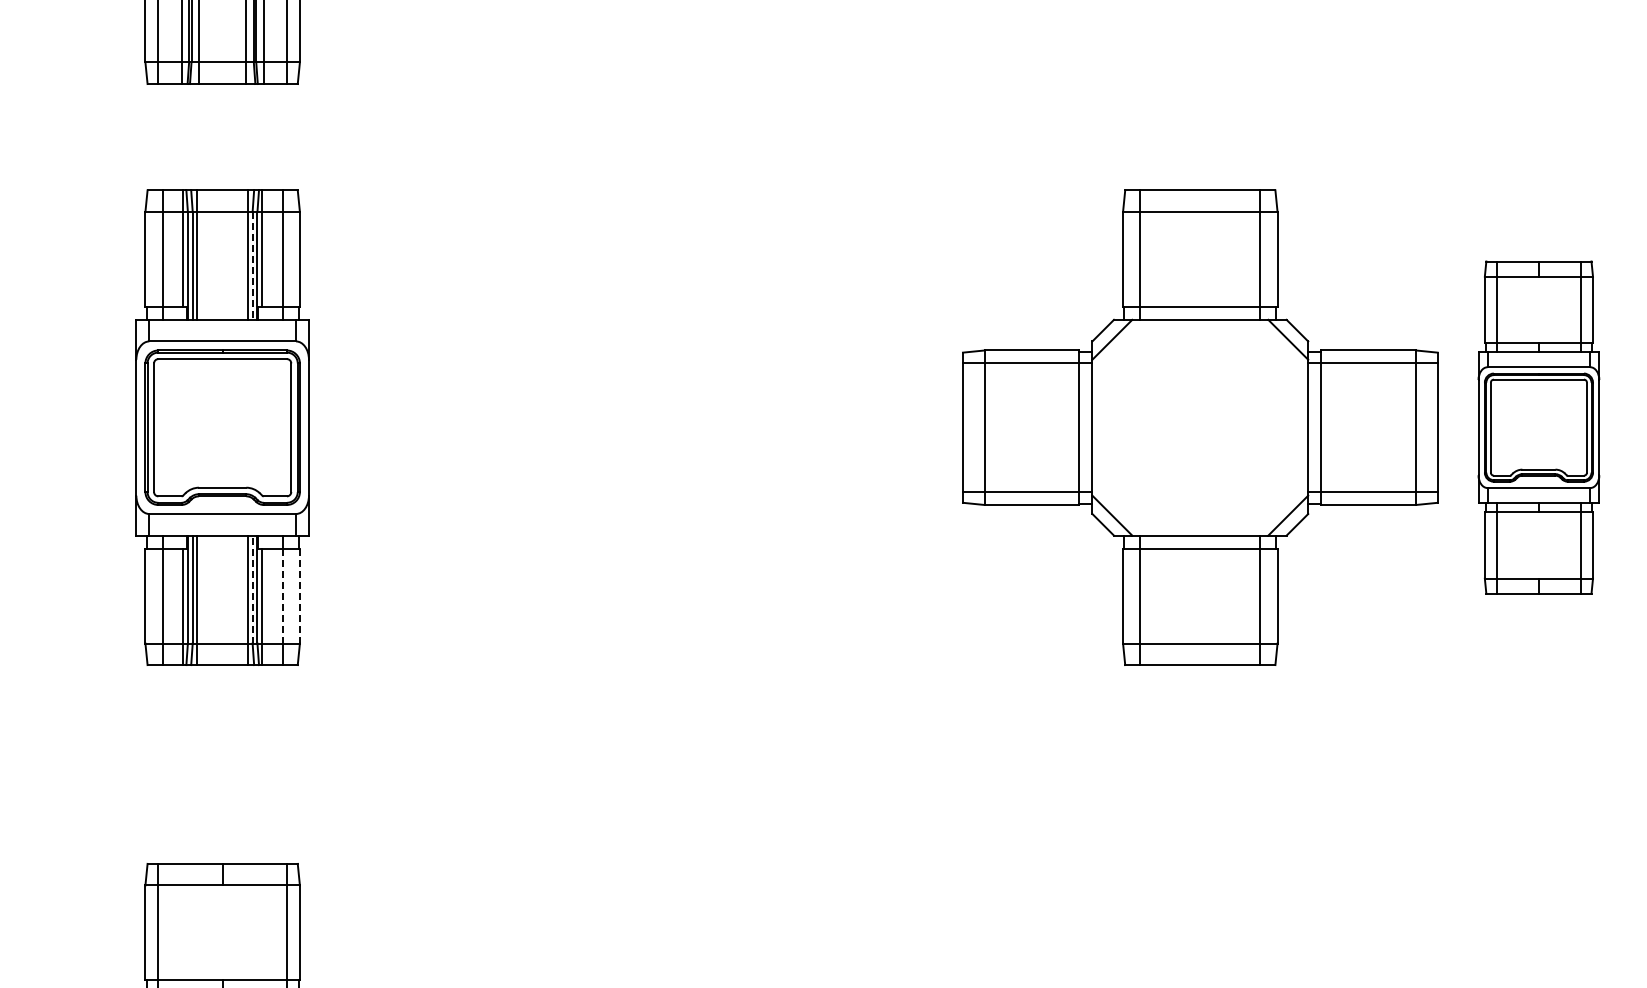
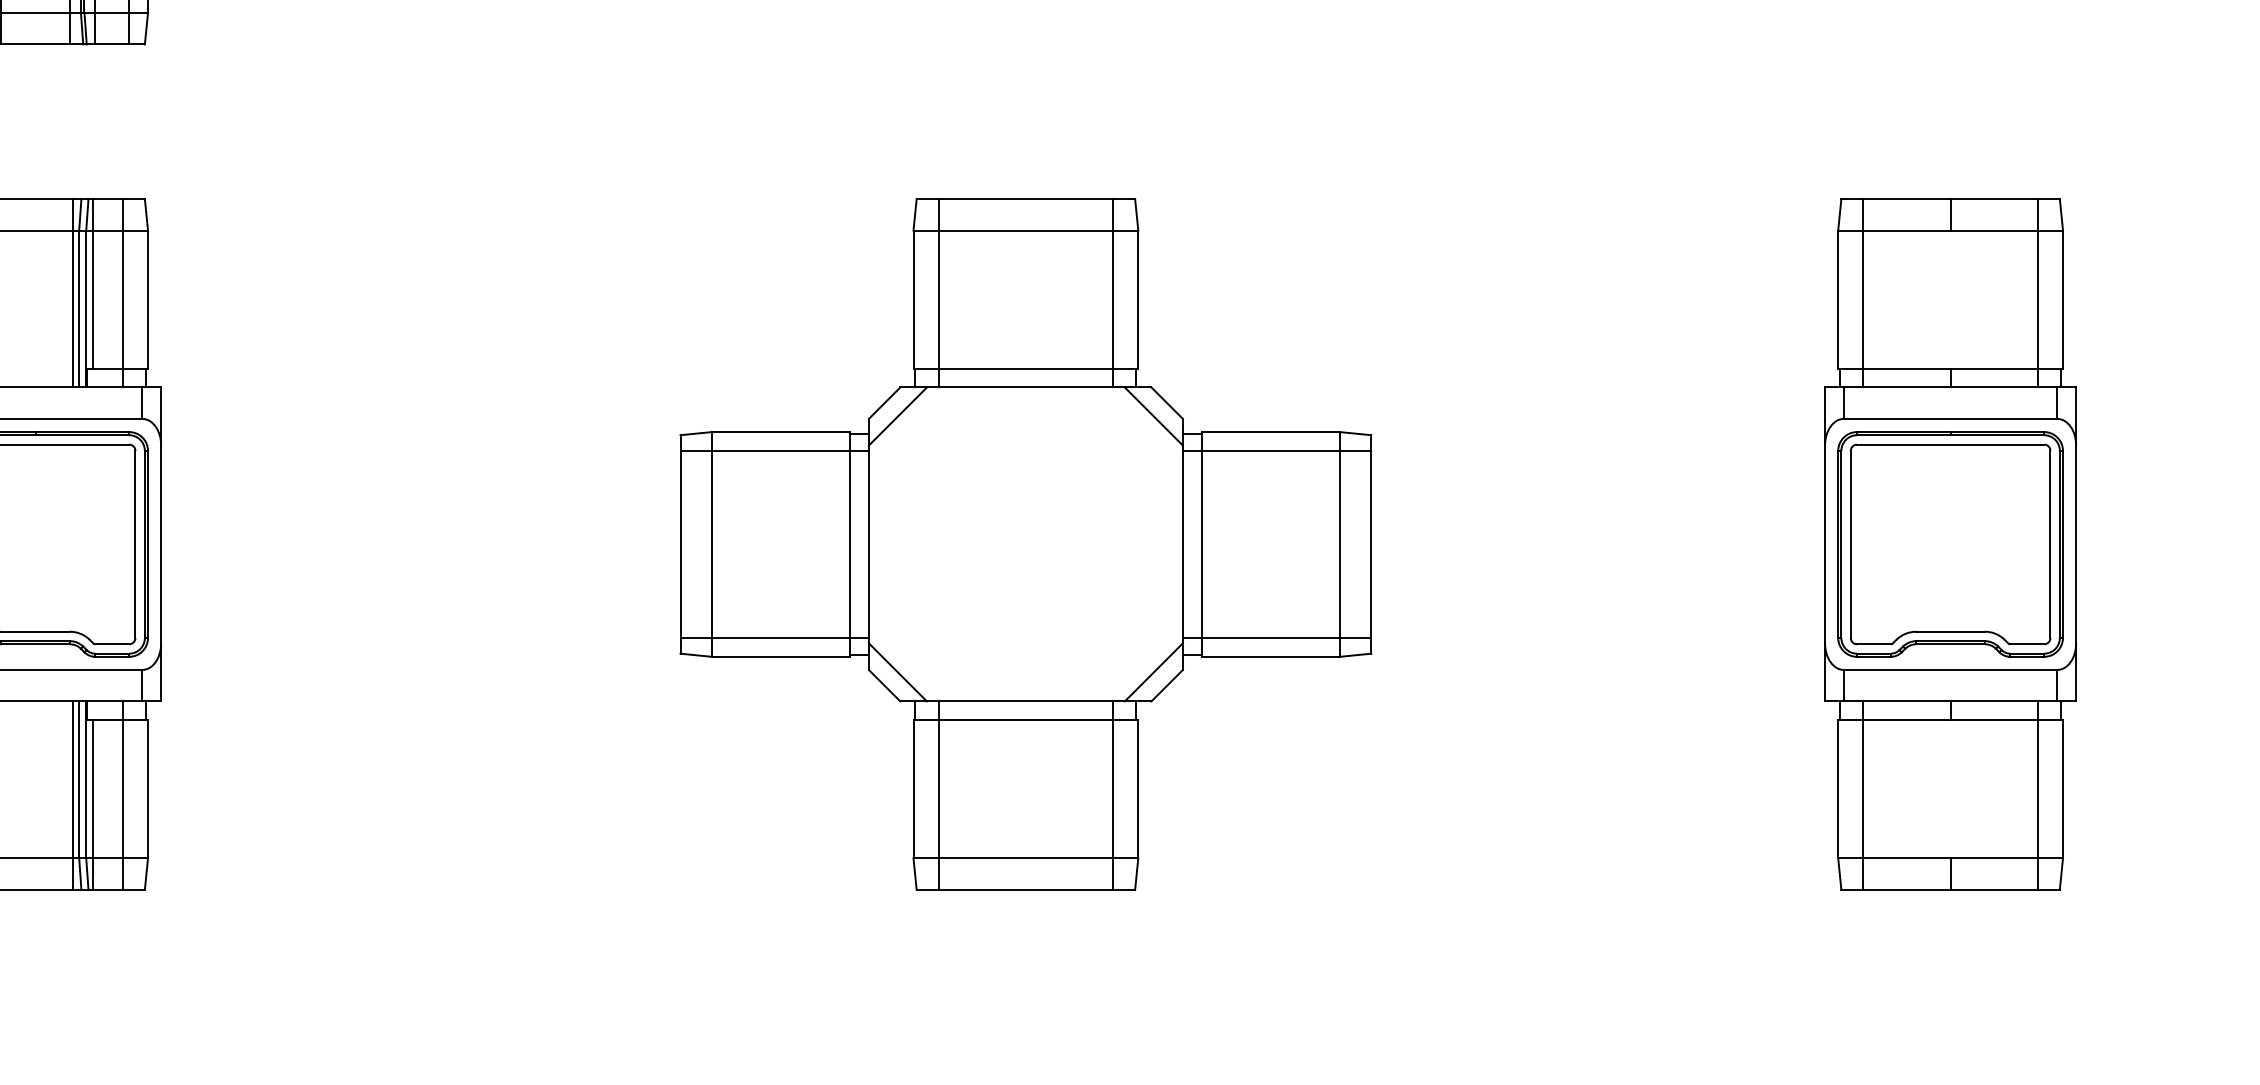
line: (252, 265) -> (79, 308), dashed -> solid
part: (1200, 427) -> (1026, 544), moved
part: (1538, 427) -> (1950, 544), size x1.43
line: (252, 589) -> (79, 779), dashed -> solid
line: (282, 595) -> (122, 788), dashed -> solid
line: (299, 595) -> (147, 788), dashed -> solid

